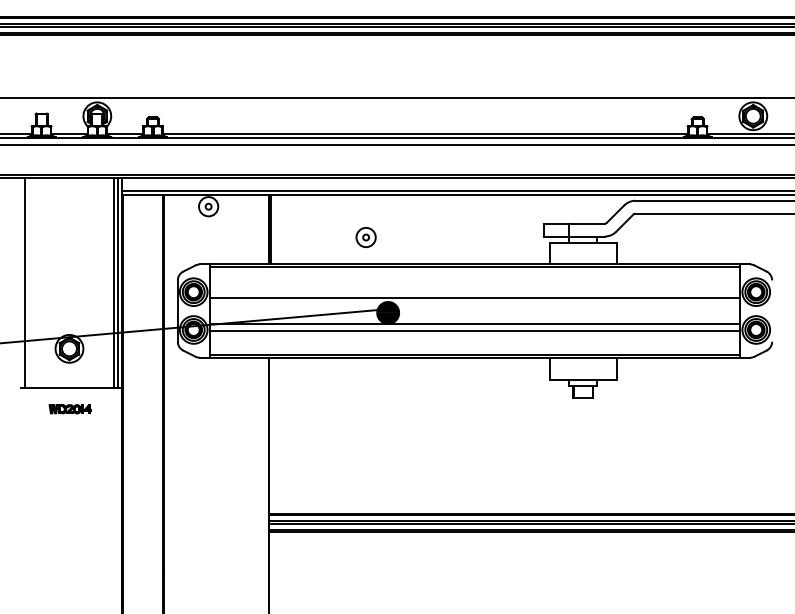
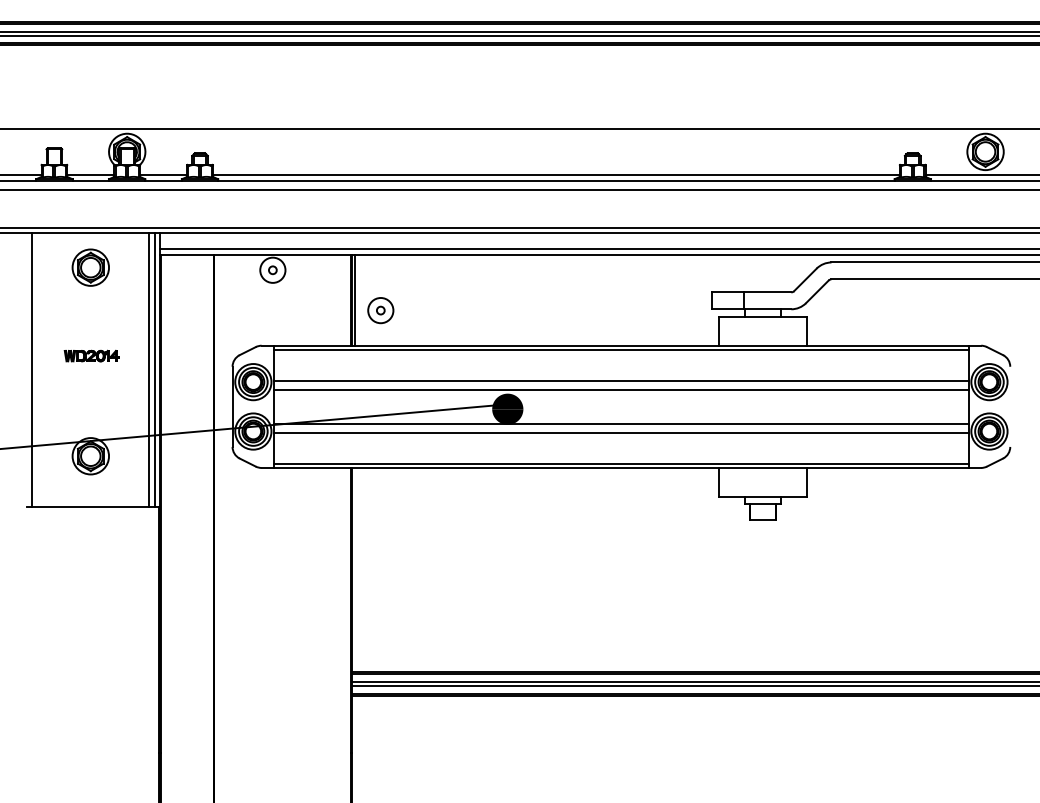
part: (69, 204) -> (90, 267), added
part: (365, 237) -> (379, 310), moved
line: (474, 291) -> (620, 381), added
part: (69, 409) -> (90, 356), moved

